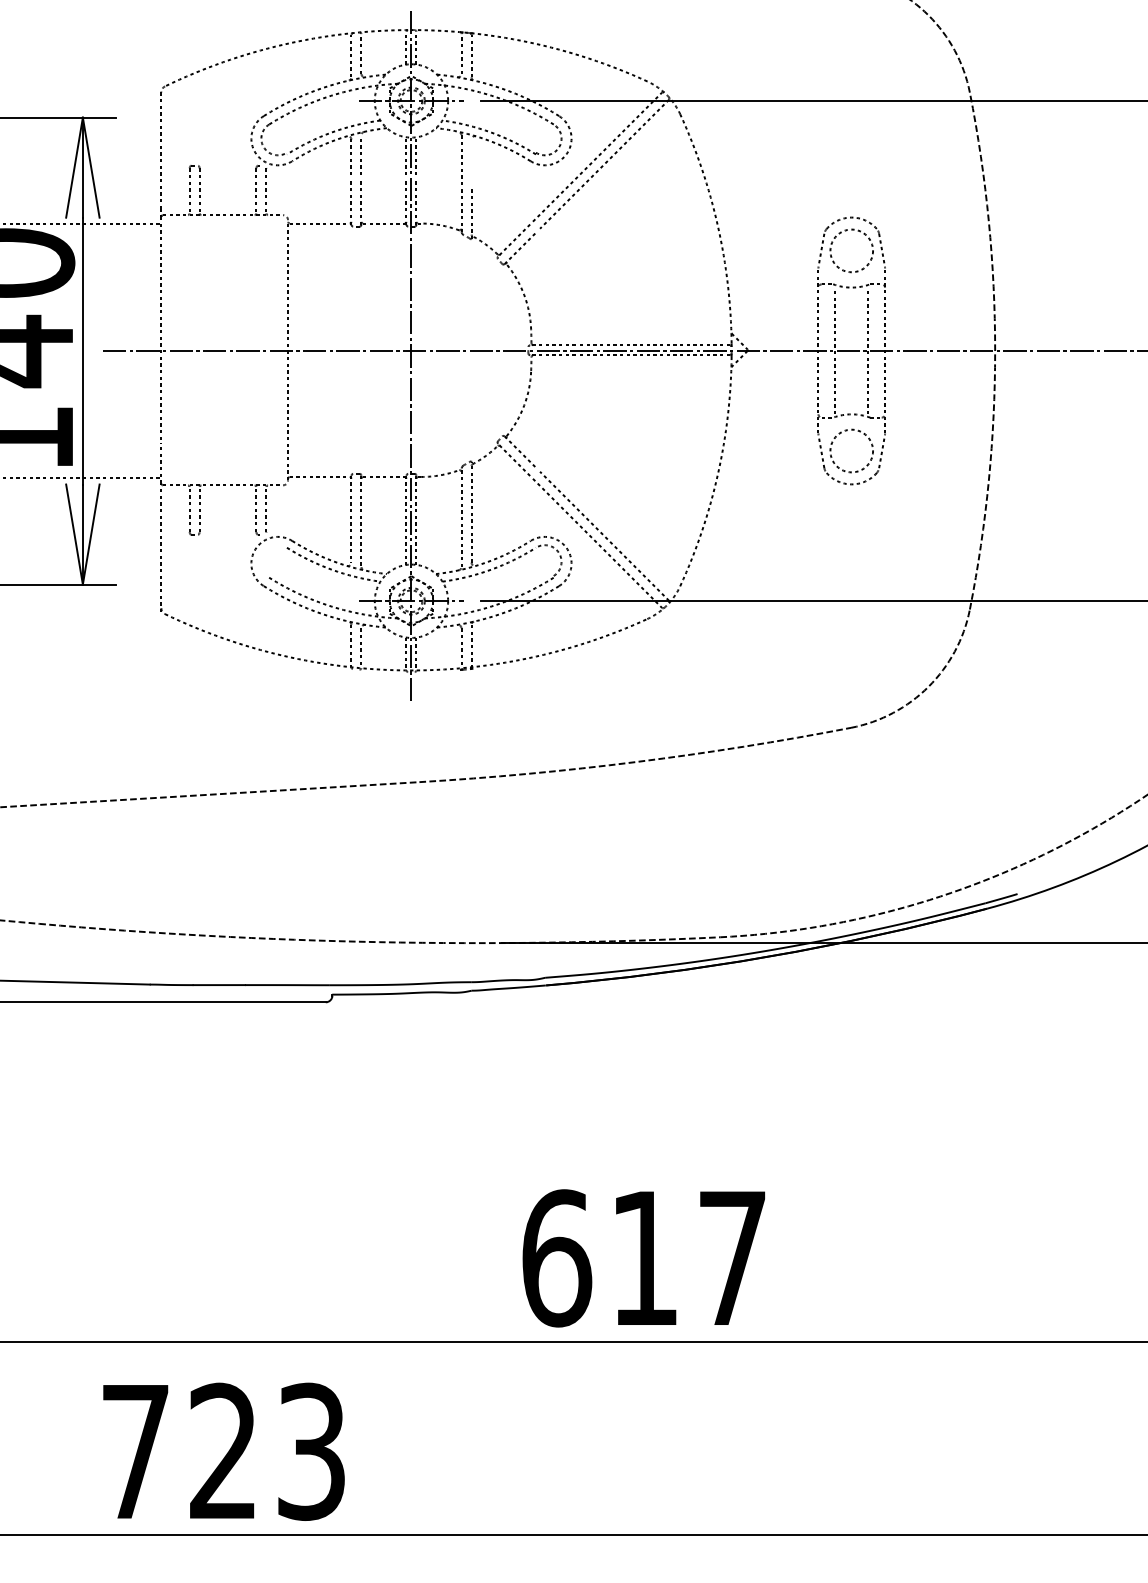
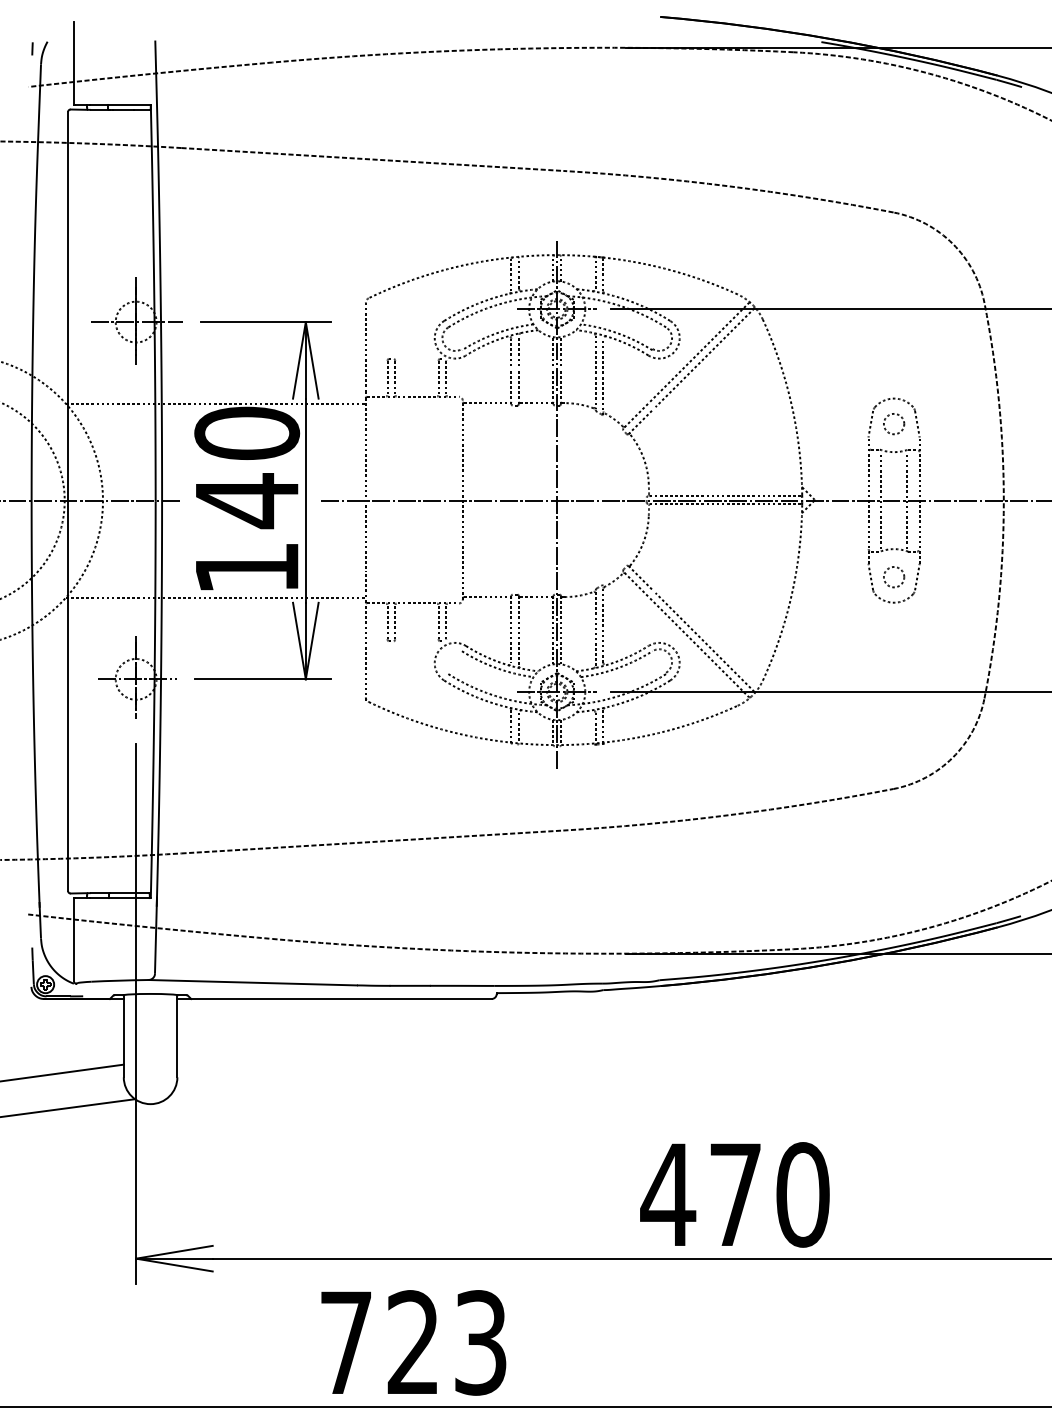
line: (471, 161) -> (603, 355), added
circle: (850, 250) -> (893, 423), size x0.62
circle: (850, 451) -> (893, 577), size x0.62
text: (643, 1257) -> (734, 1194), 617 -> 470

